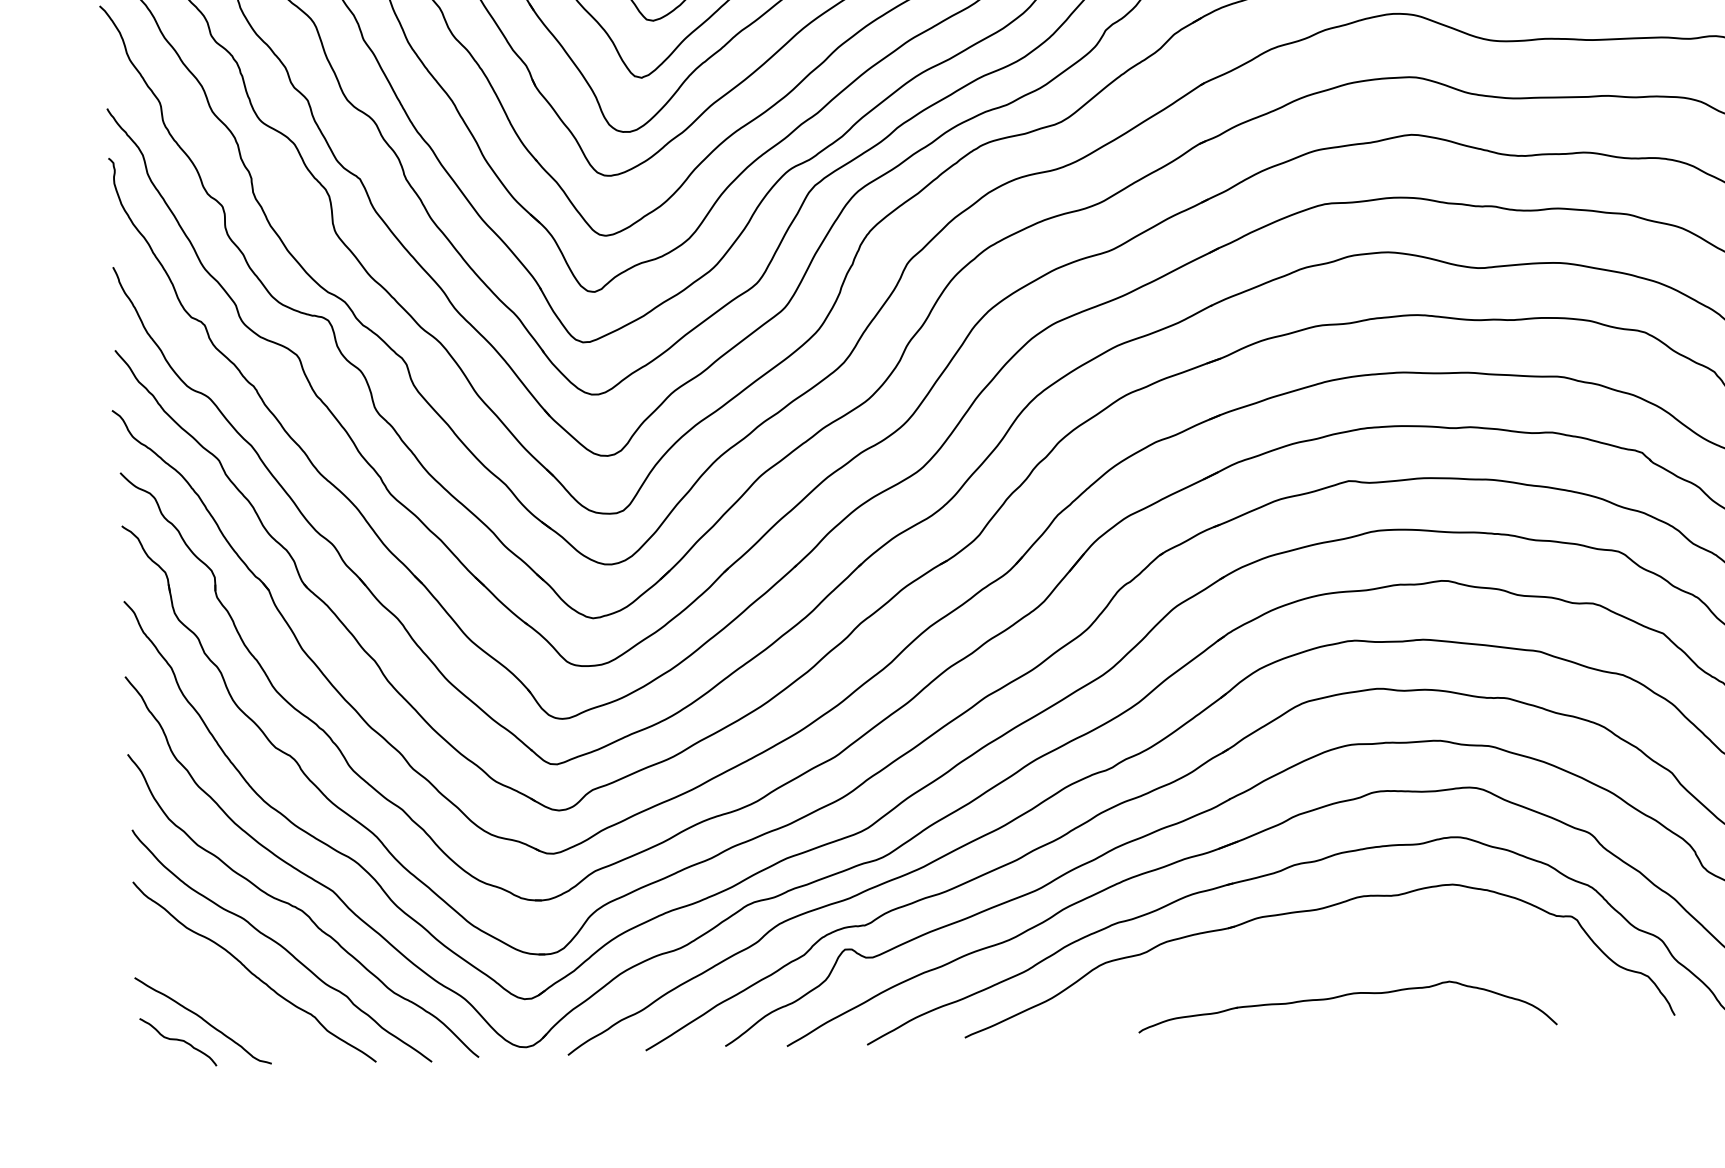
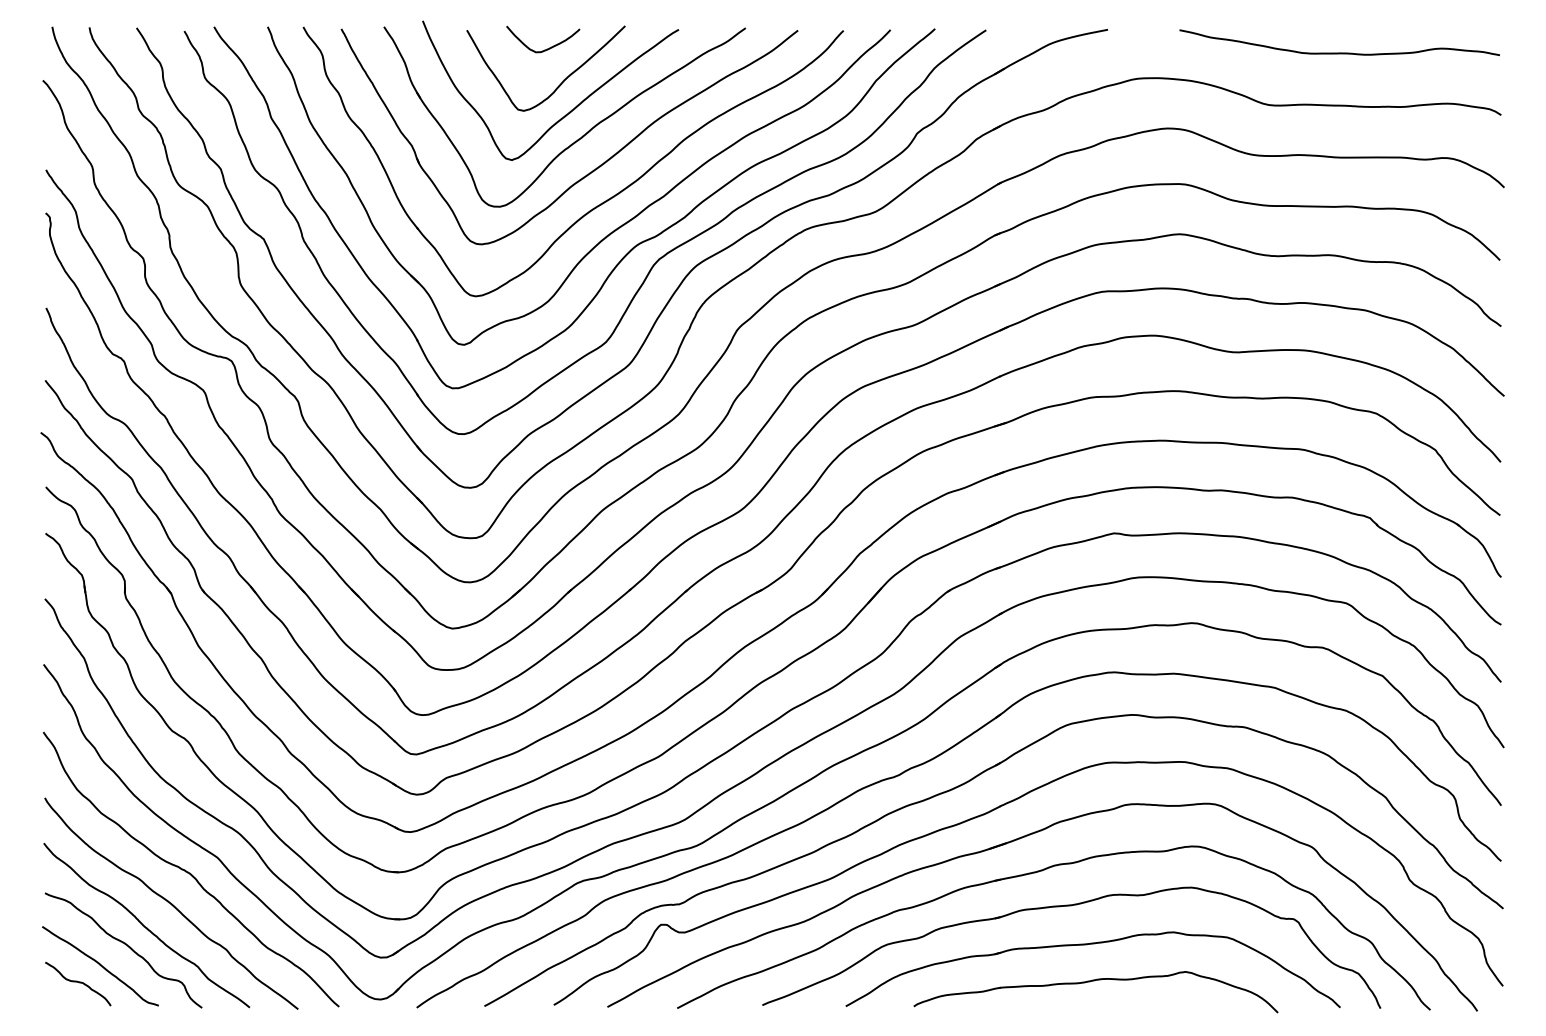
part: (1334, 955) -> (1086, 945), added
curve: (230, 995) -> (125, 945), added

